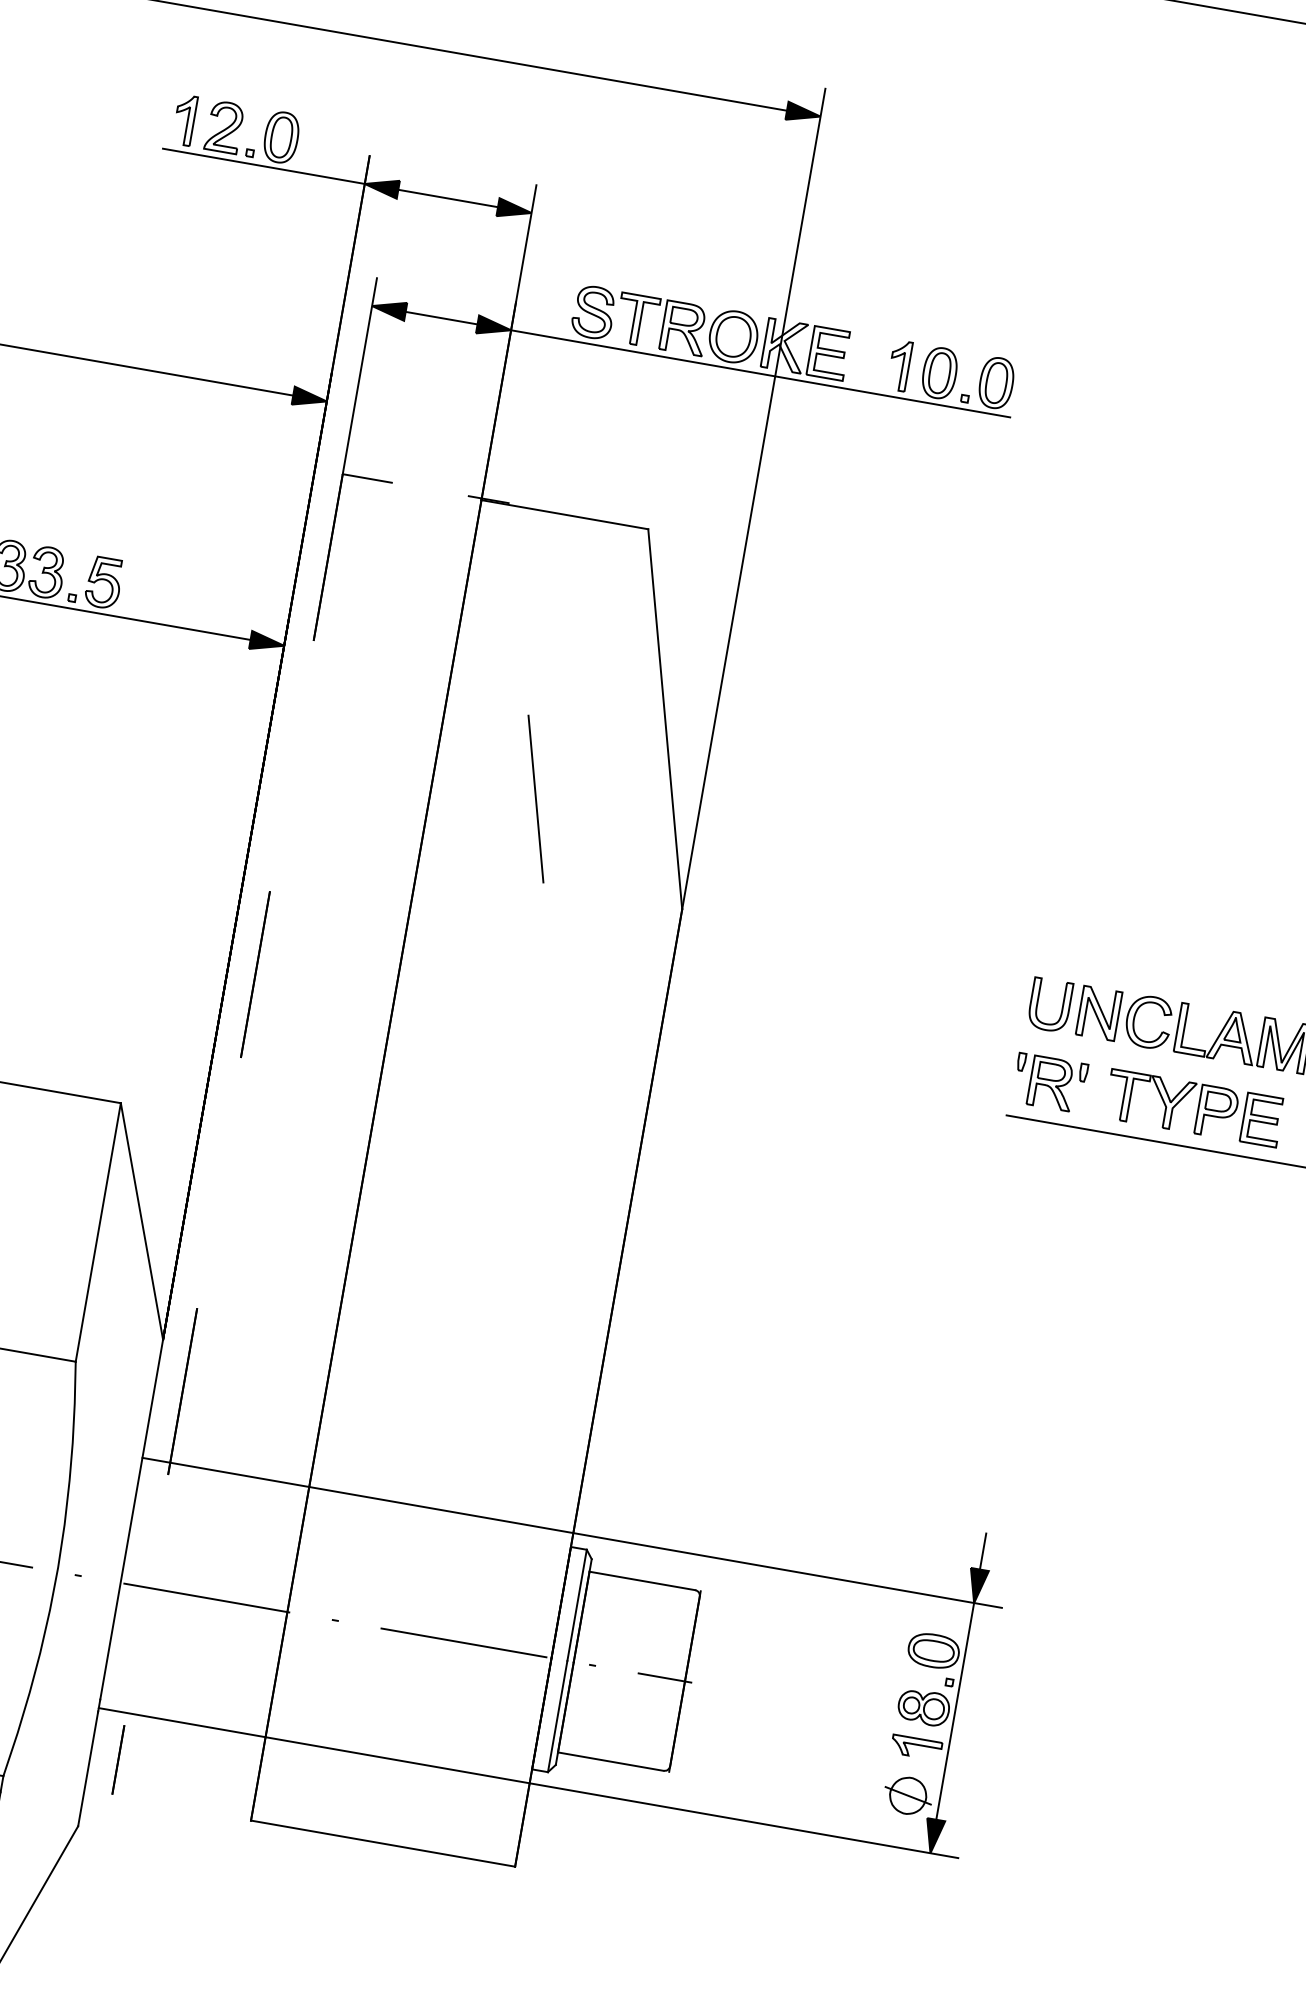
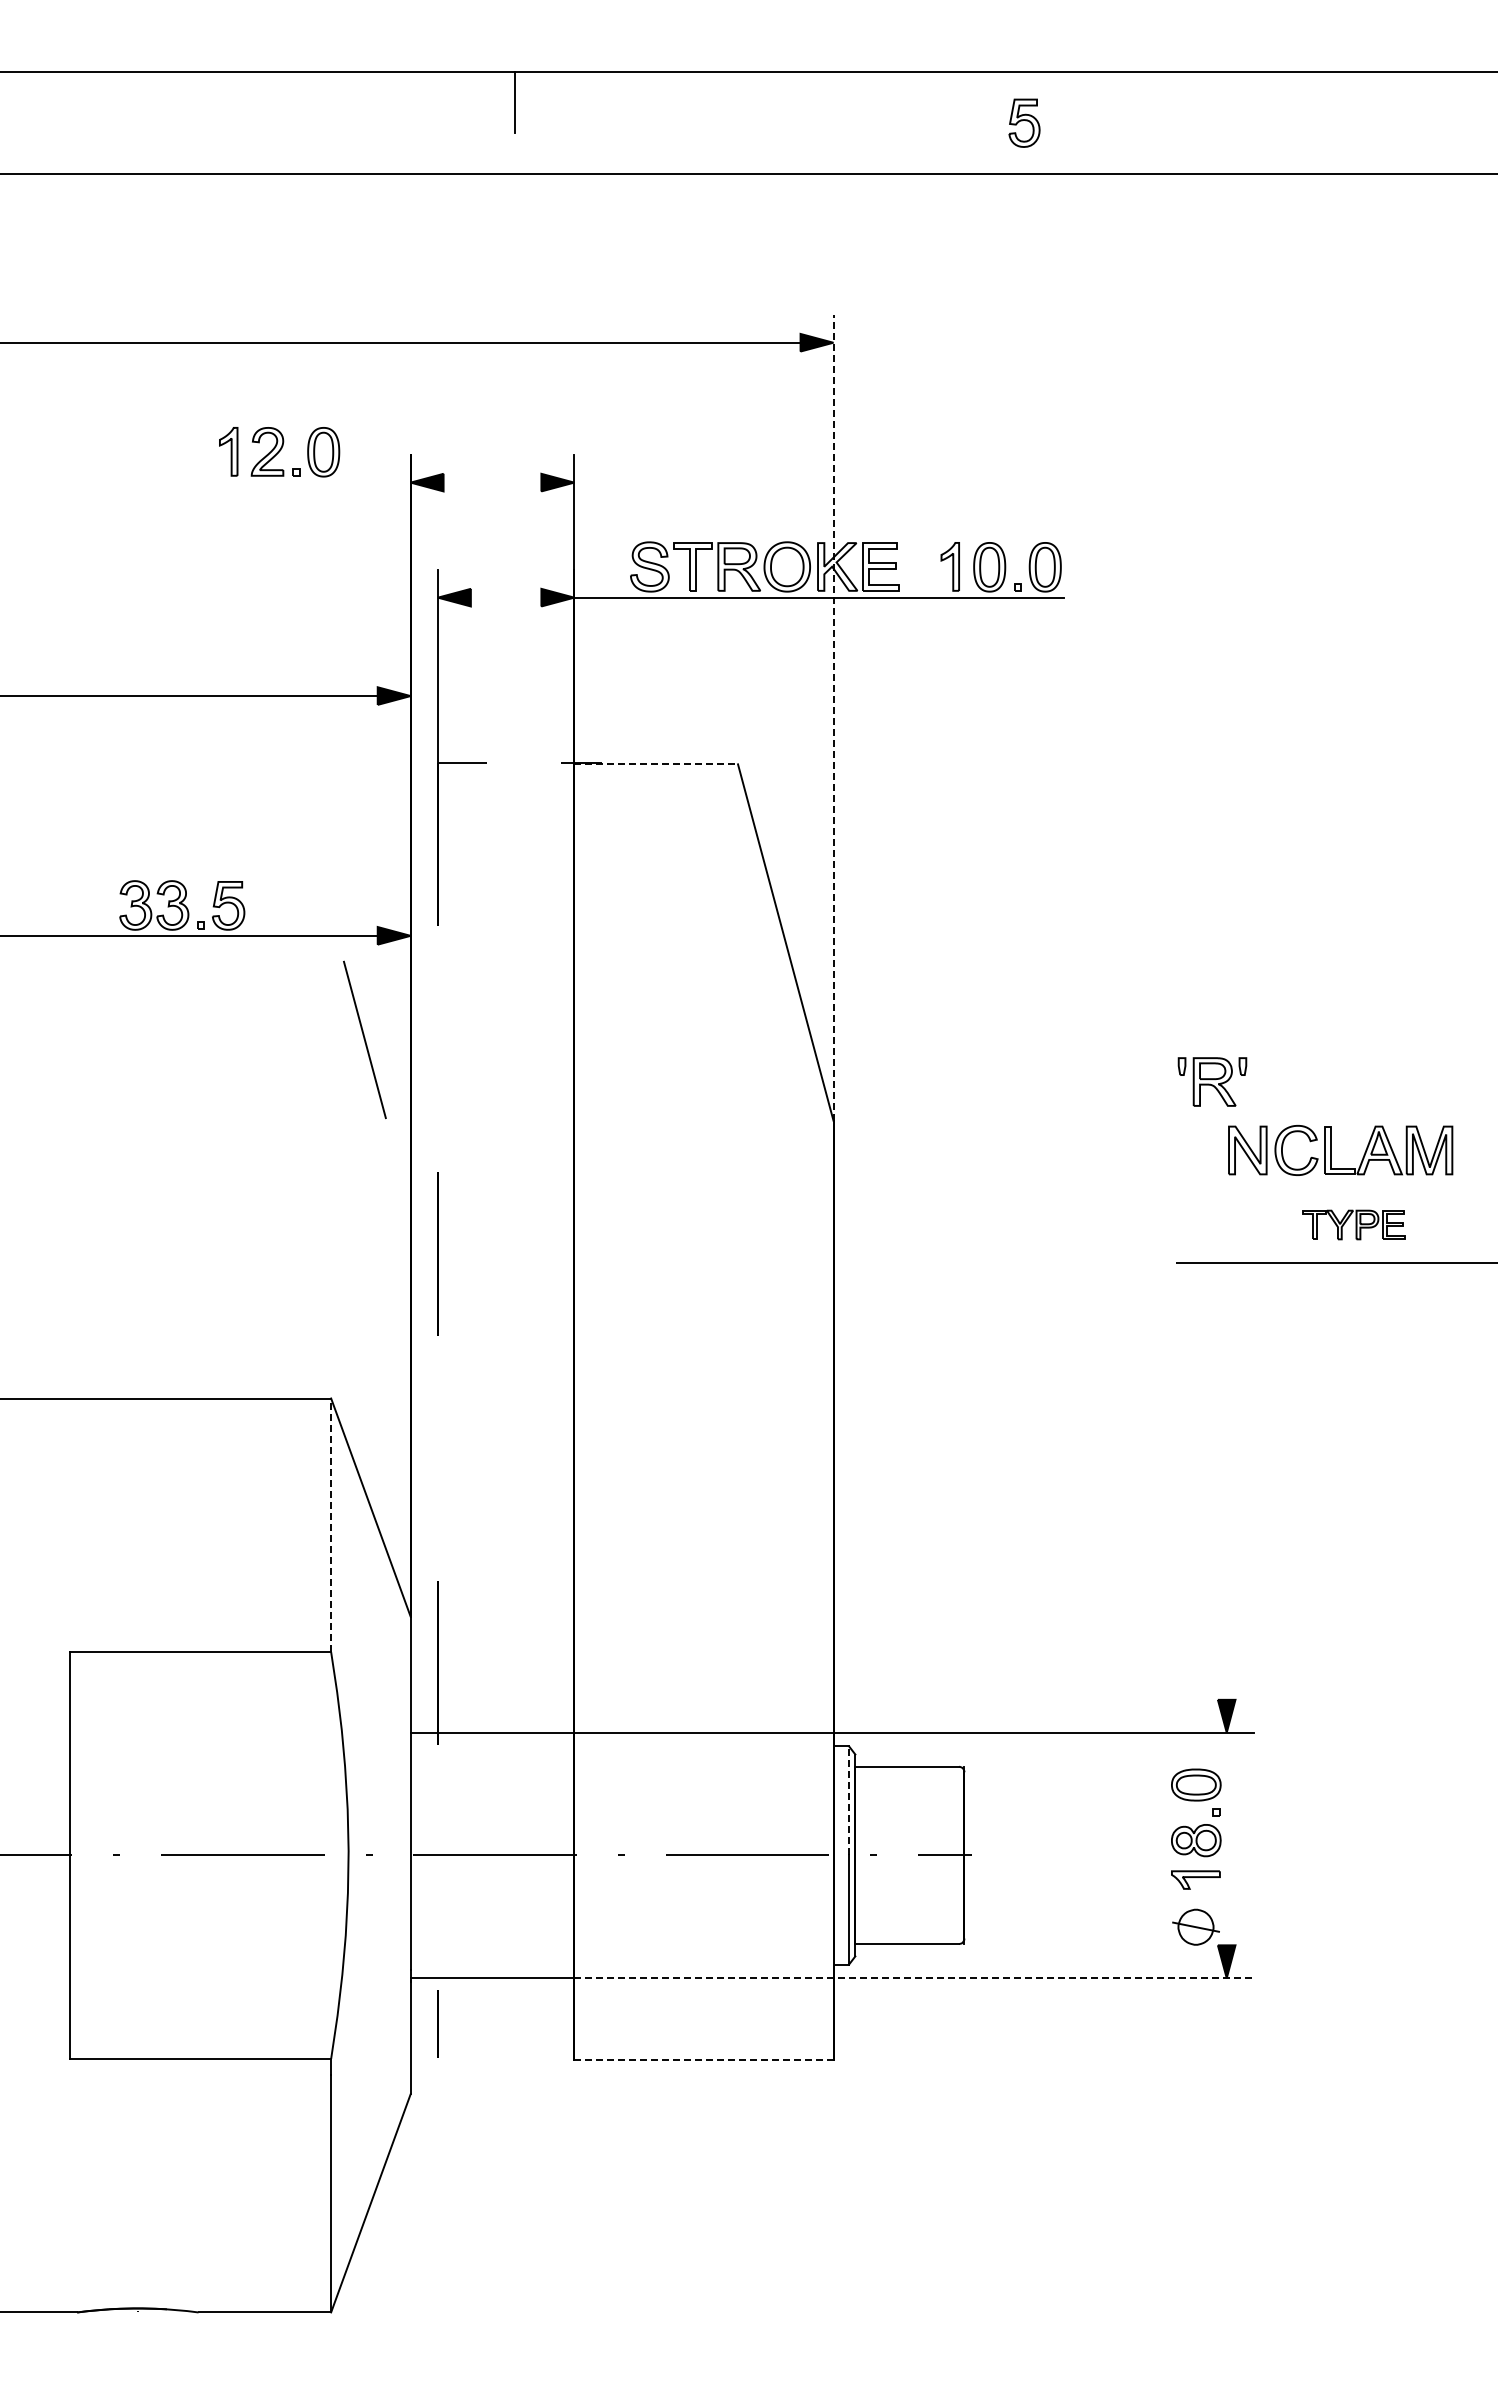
line: (263, 166) -> (311, 482), removed
line: (448, 198) -> (492, 482), removed
line: (440, 317) -> (505, 597), removed
line: (753, 499) -> (833, 718), solid -> dashed
line: (565, 514) -> (656, 764), solid -> dashed
line: (535, 798) -> (364, 1039), moved
part: (1038, 1002) -> (1188, 1150), removed
part: (1049, 1082) -> (1212, 1081), moved
part: (1193, 1107) -> (1353, 1224), size x0.6
line: (98, 1232) -> (331, 1525), solid -> dashed
line: (982, 1550) -> (1226, 1681), removed
line: (577, 1605) -> (849, 1800), solid -> dashed
line: (955, 1710) -> (1226, 1838), removed
line: (612, 1797) -> (914, 1978), solid -> dashed
line: (382, 1844) -> (703, 2060), solid -> dashed

